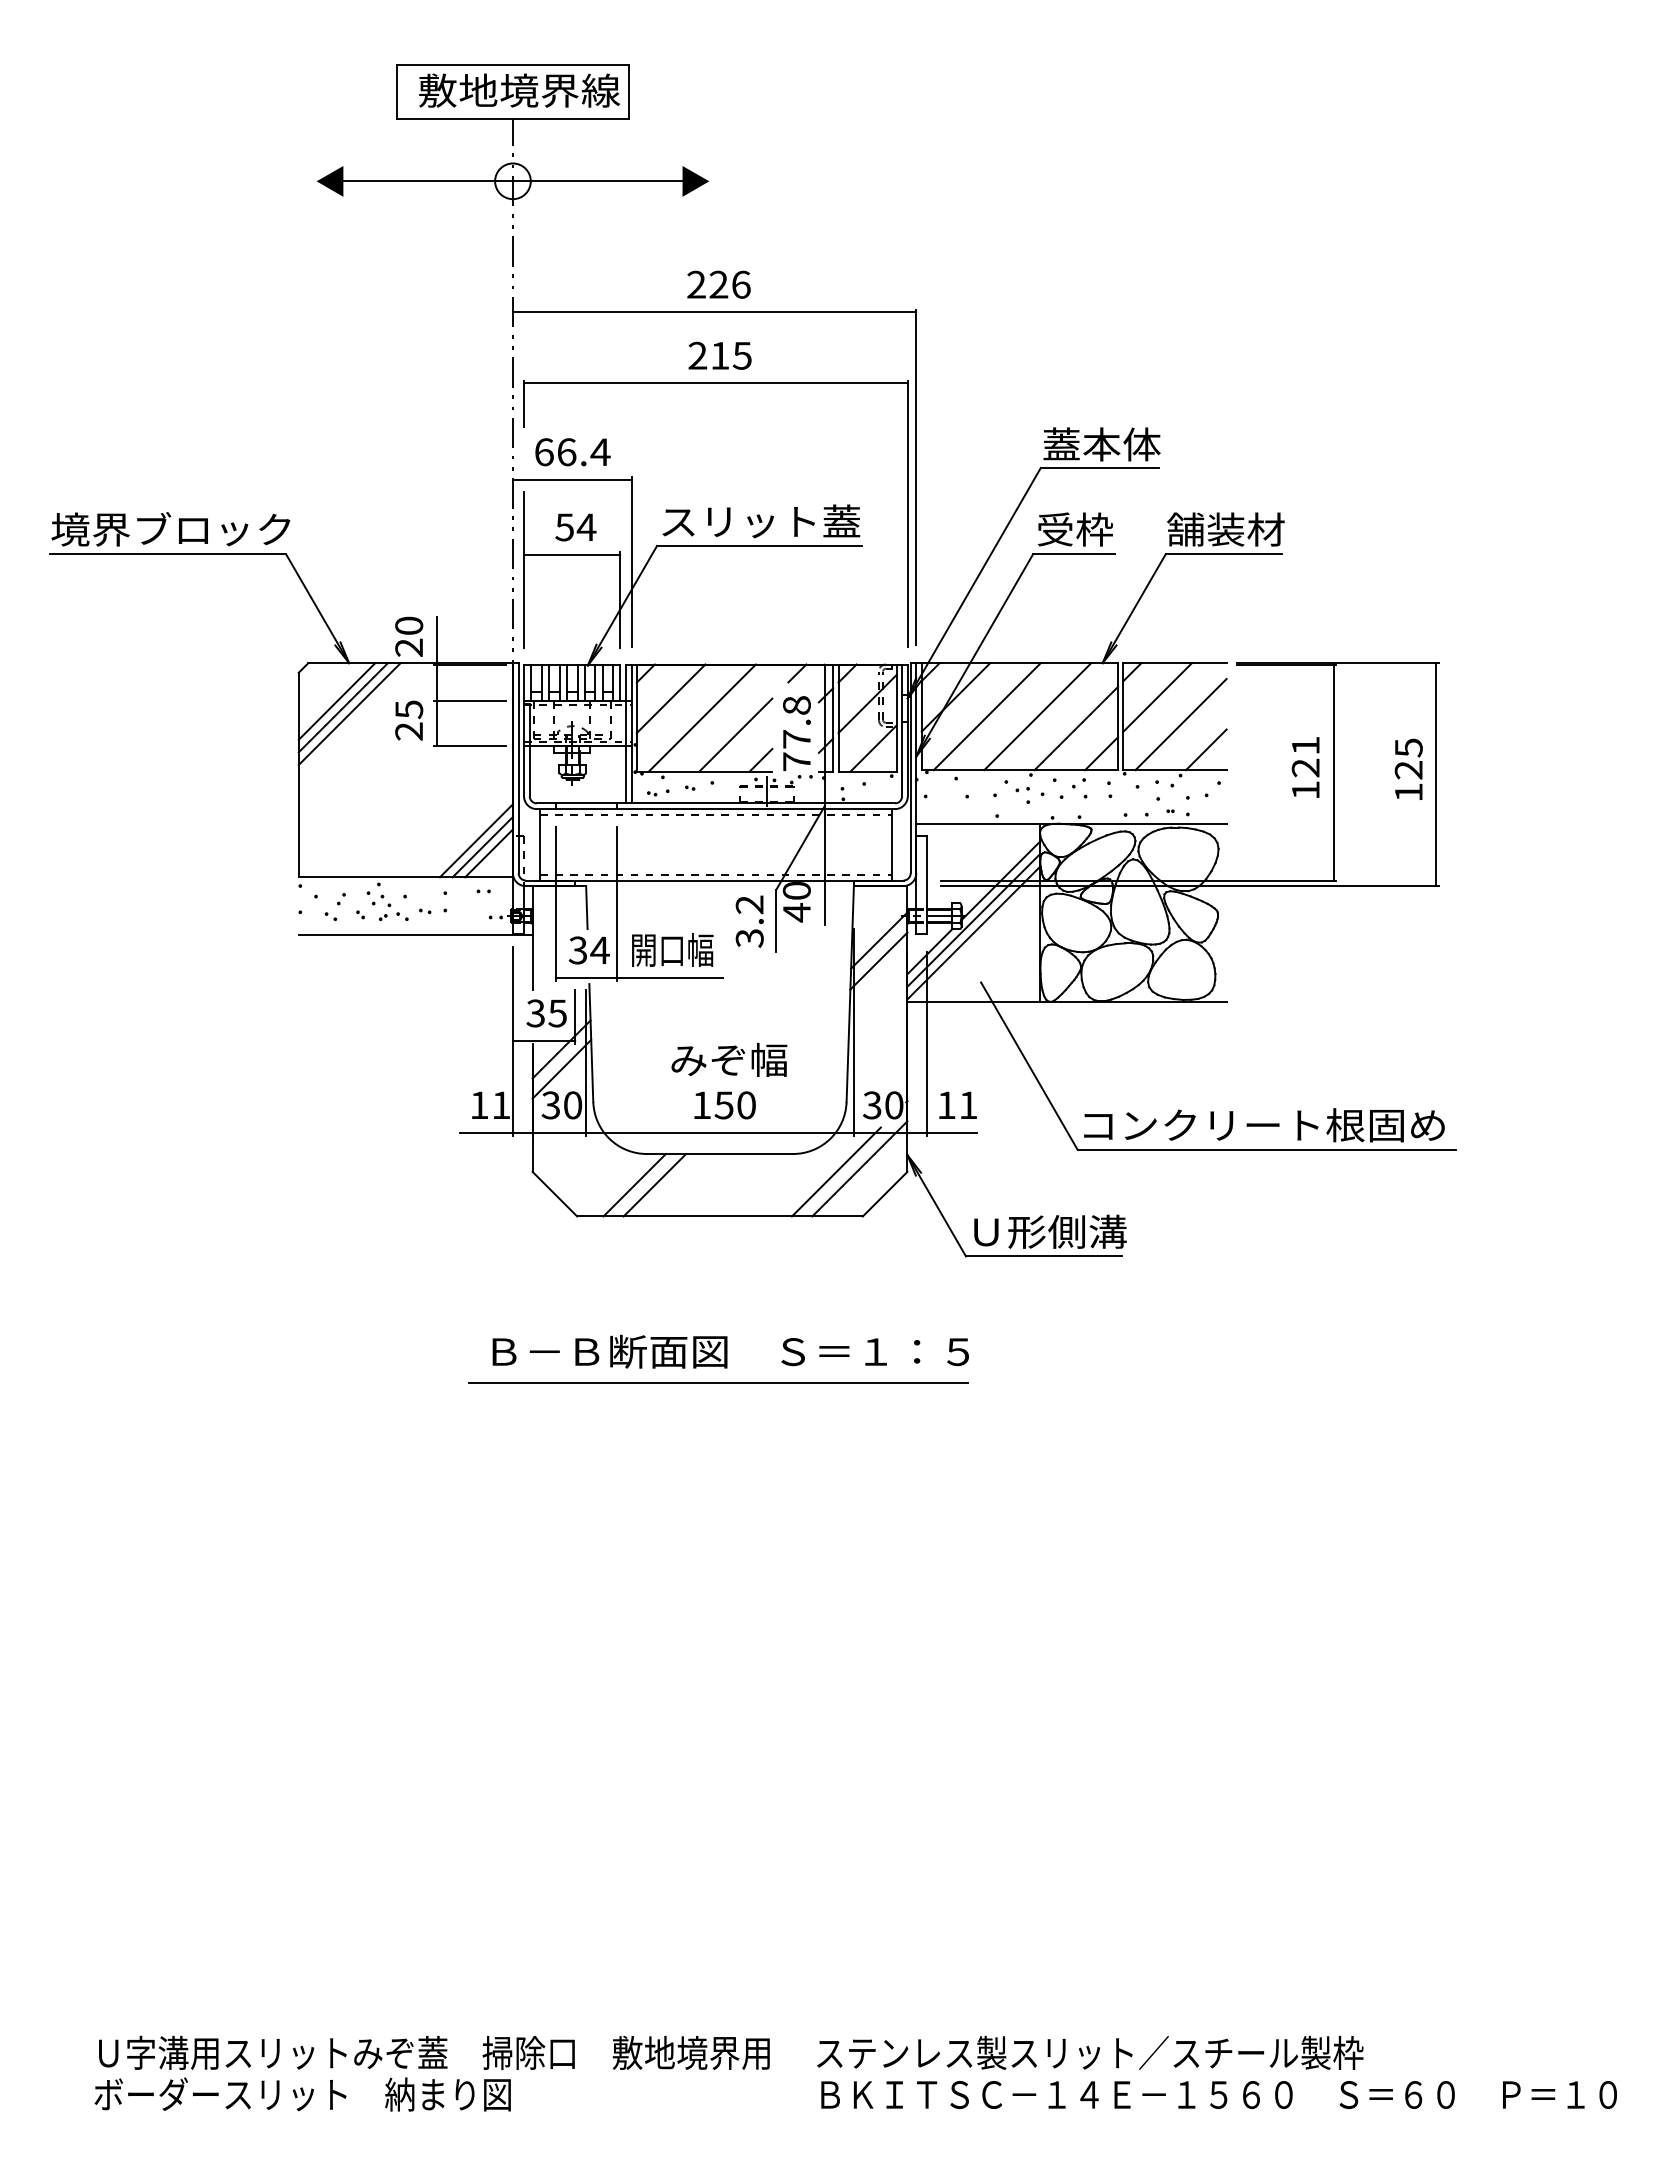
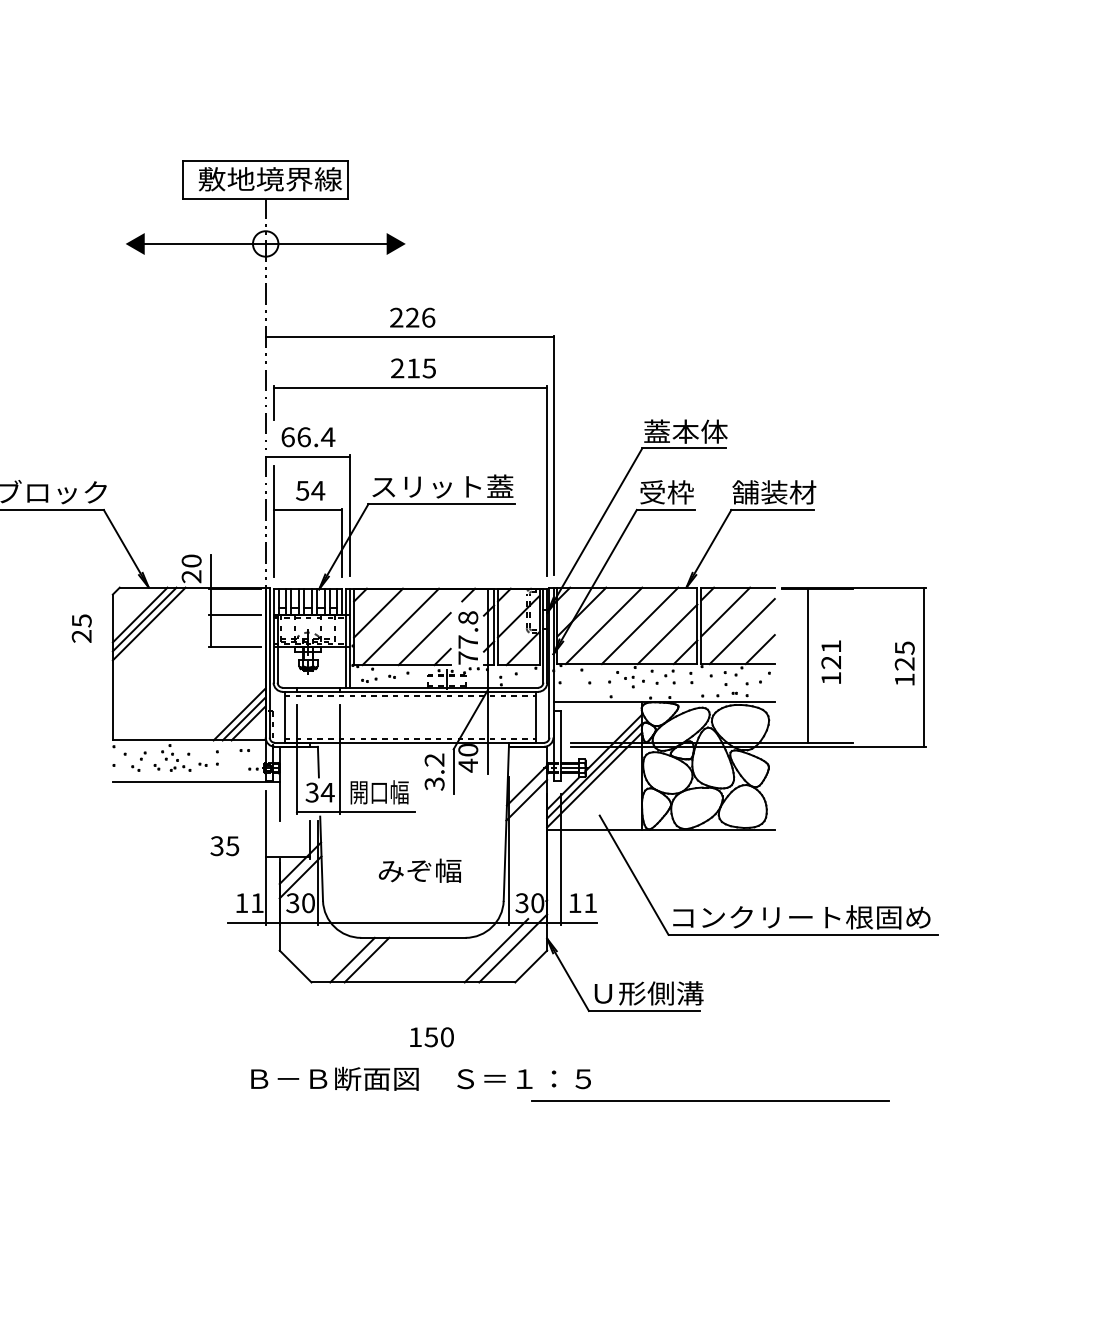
text: (409, 720) -> (82, 628), moved
line: (1333, 772) -> (807, 665), moved
text: (546, 1013) -> (224, 846), moved
text: (724, 1105) -> (431, 1037), moved
line: (718, 1382) -> (710, 1100), moved

